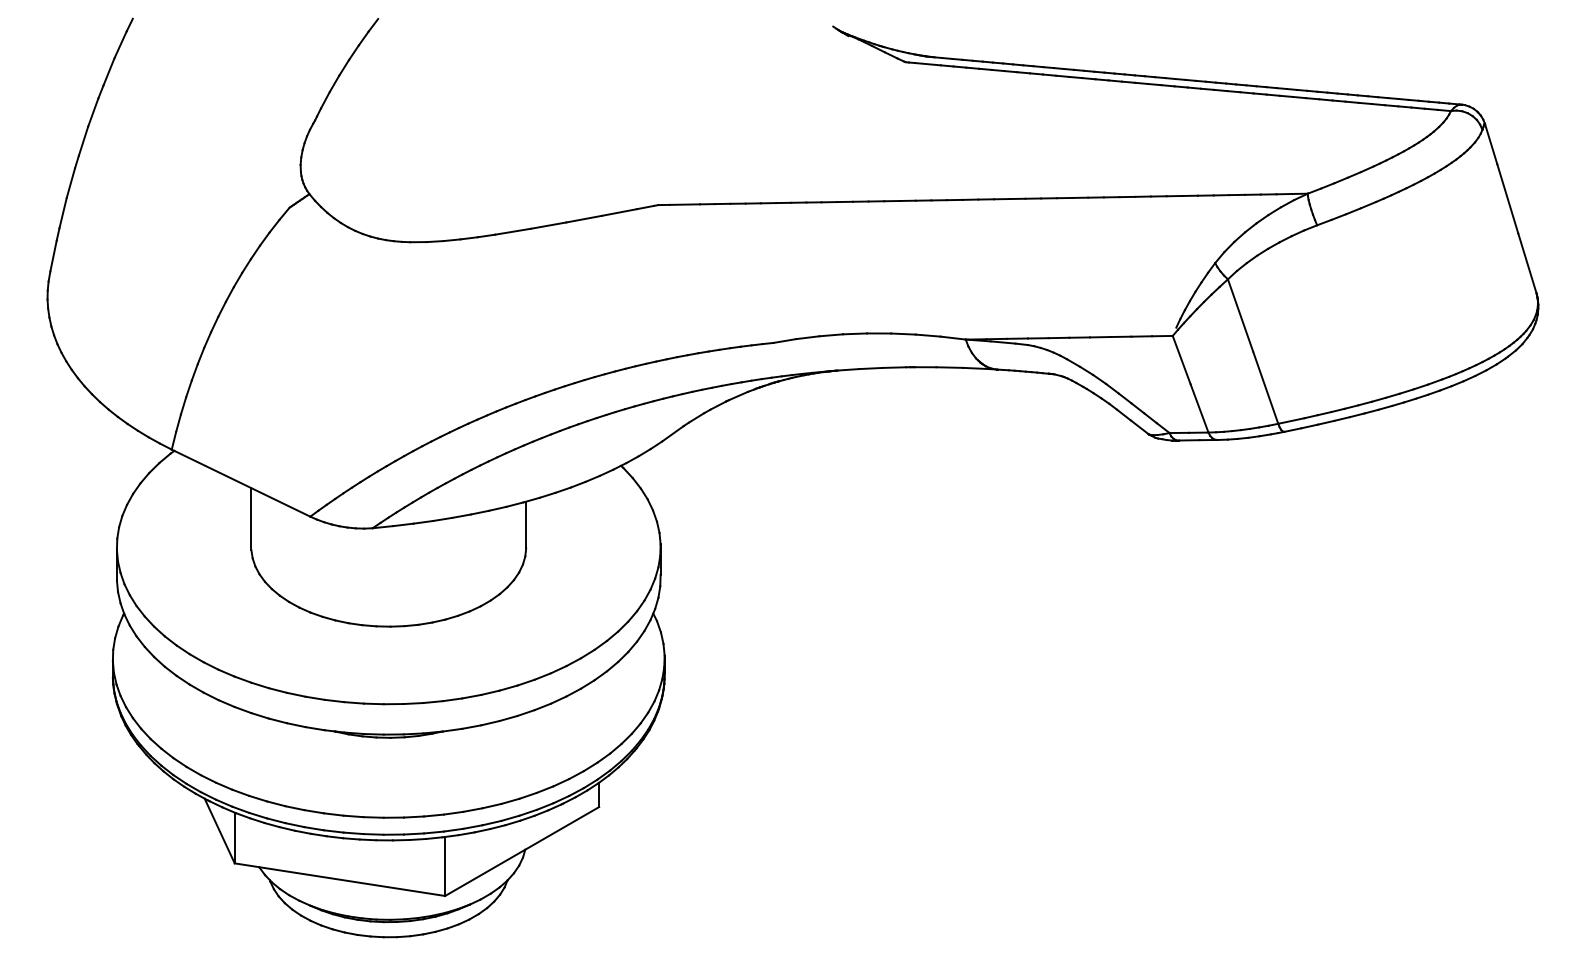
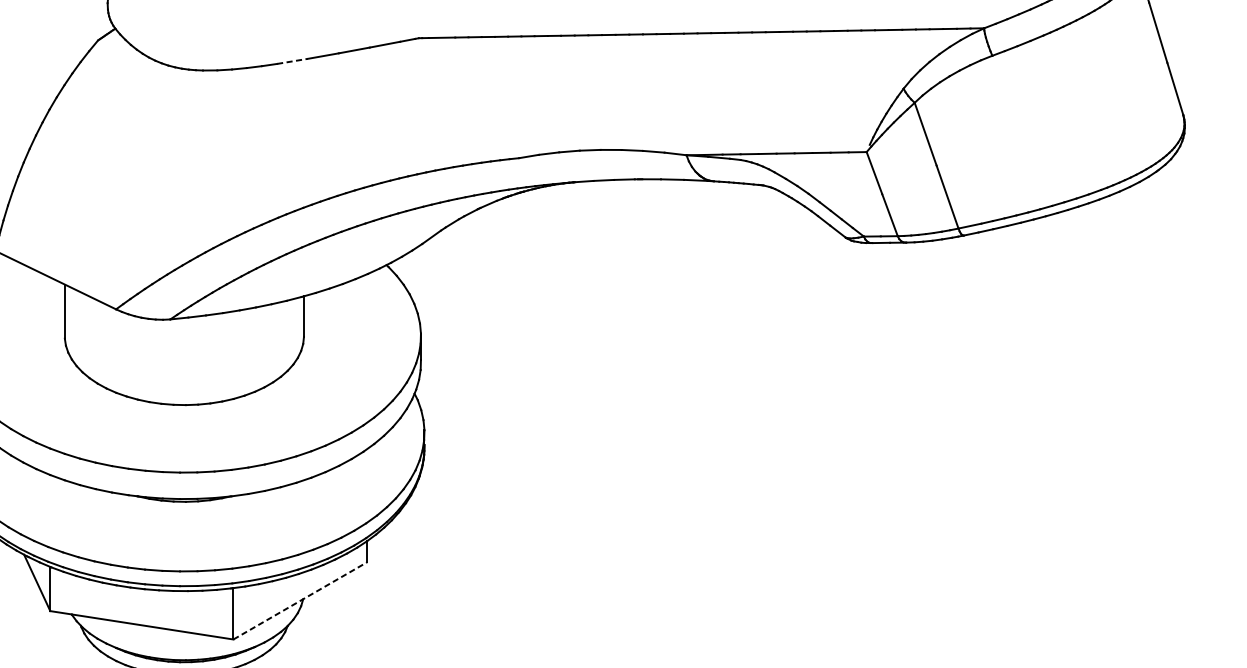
line: (513, 231) -> (292, 61), solid -> dashed
line: (522, 851) -> (300, 600), solid -> dashed

